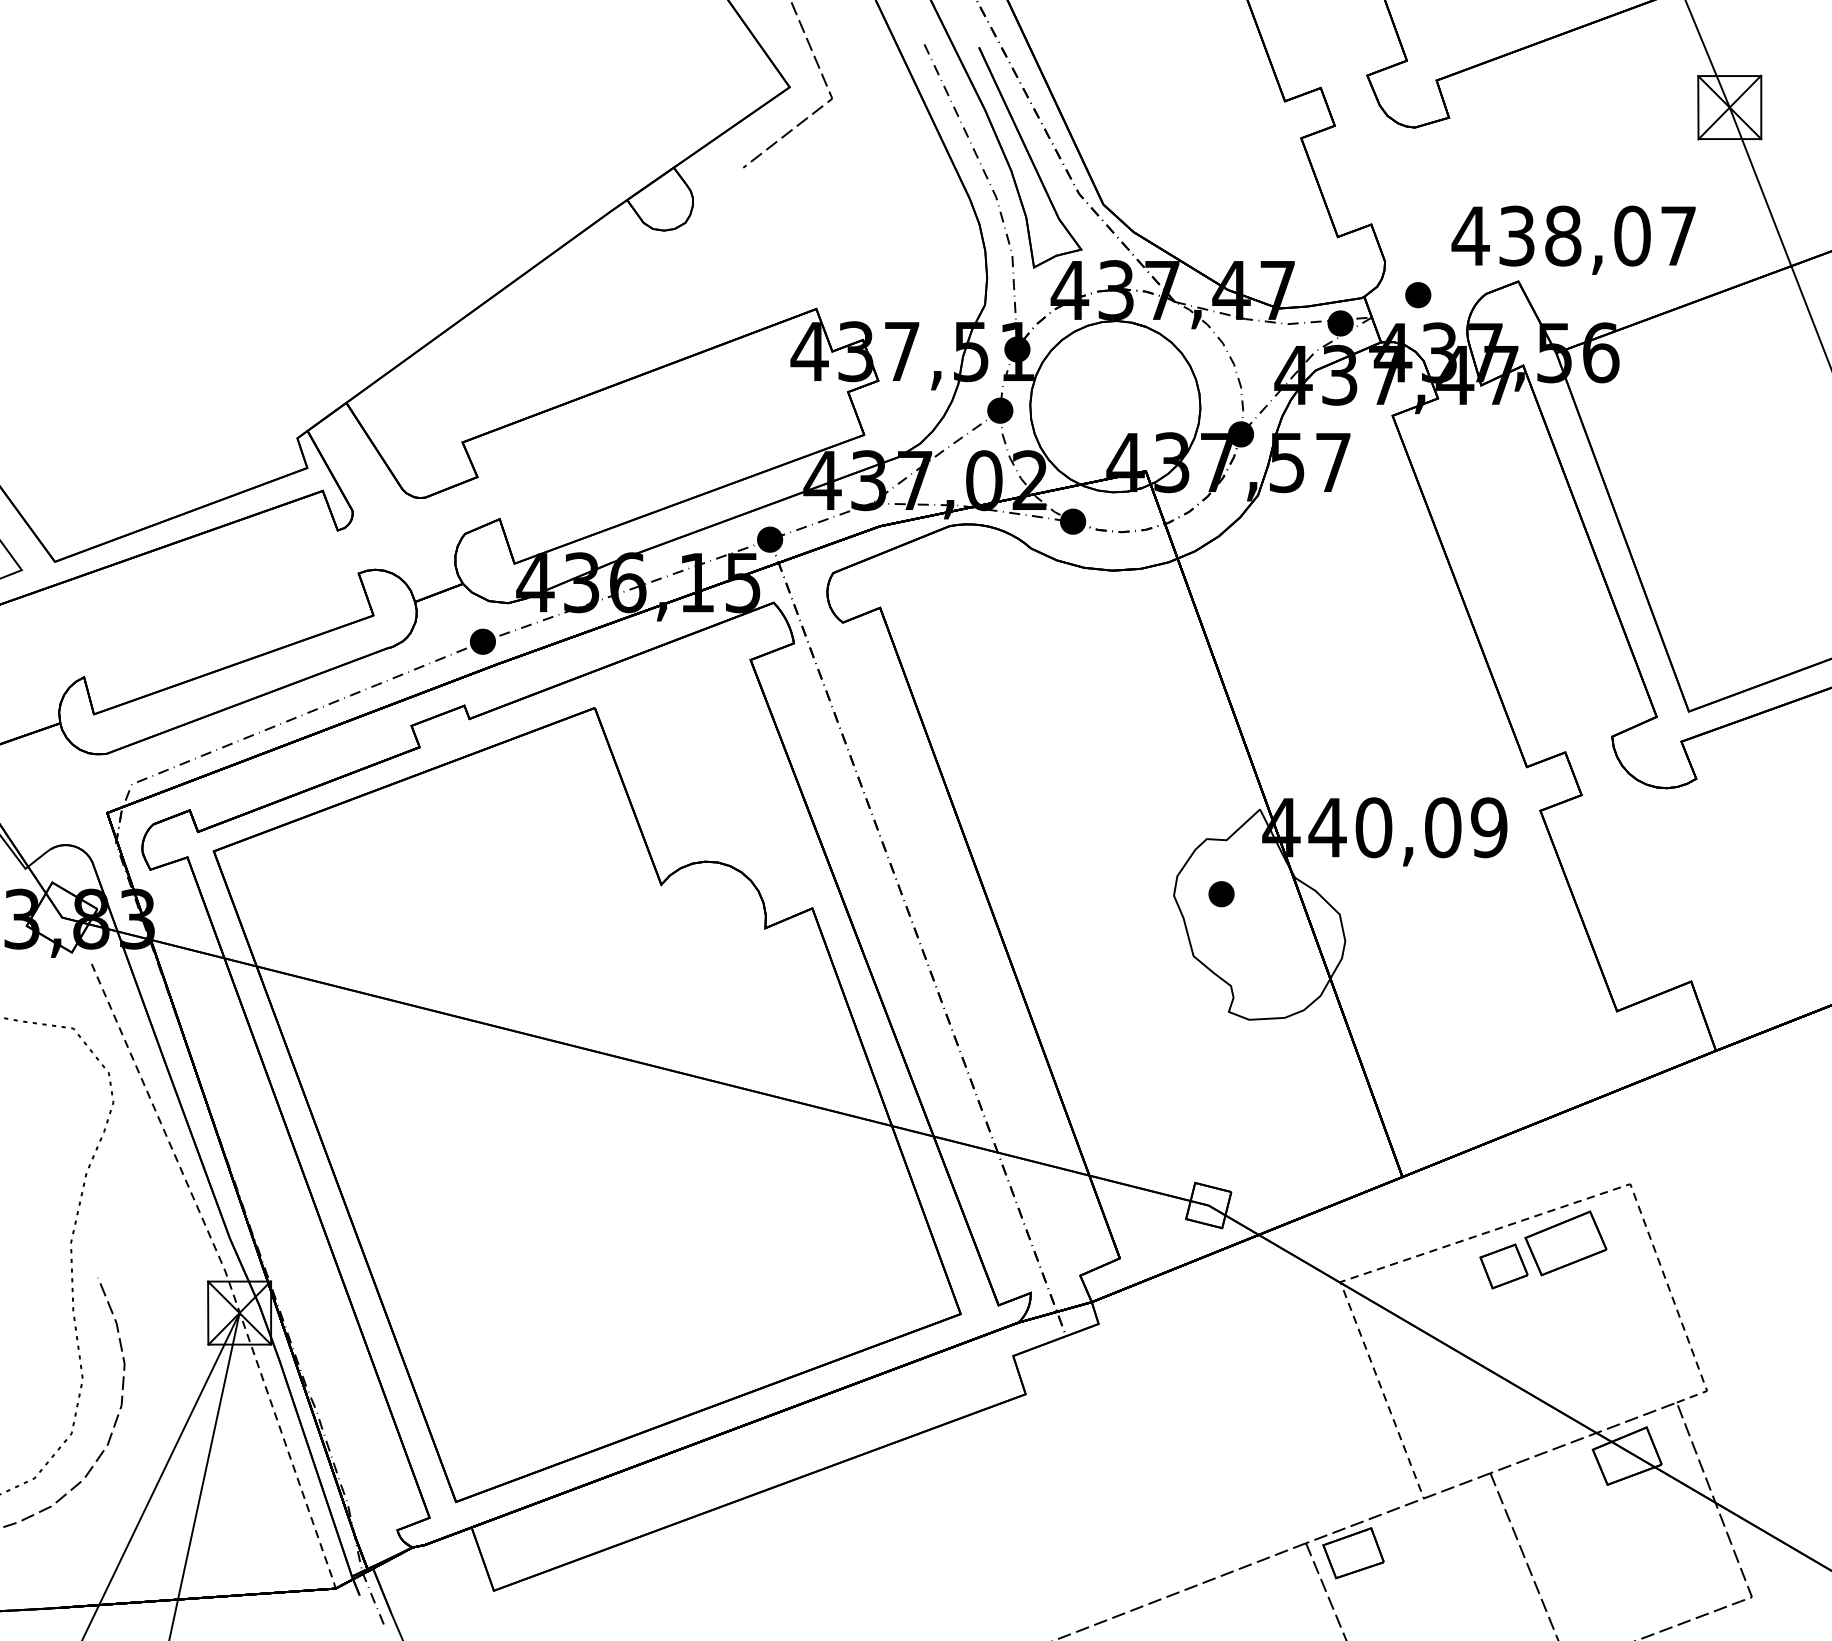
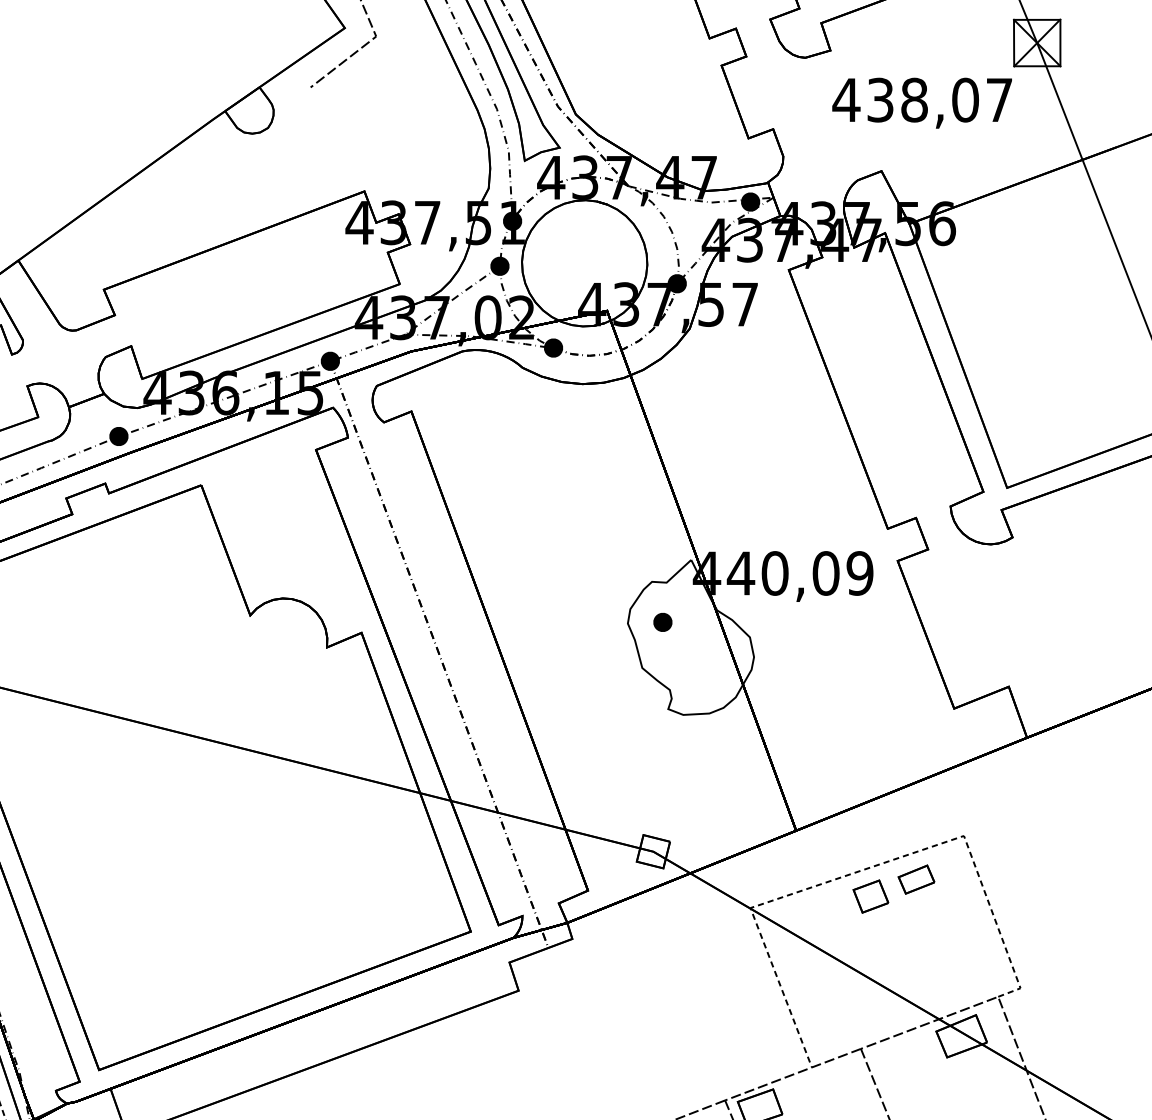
text: (1573, 239) -> (922, 102), moved
part: (1418, 295) -> (807, 181), removed
part: (1565, 1243) -> (916, 879), size x0.6

